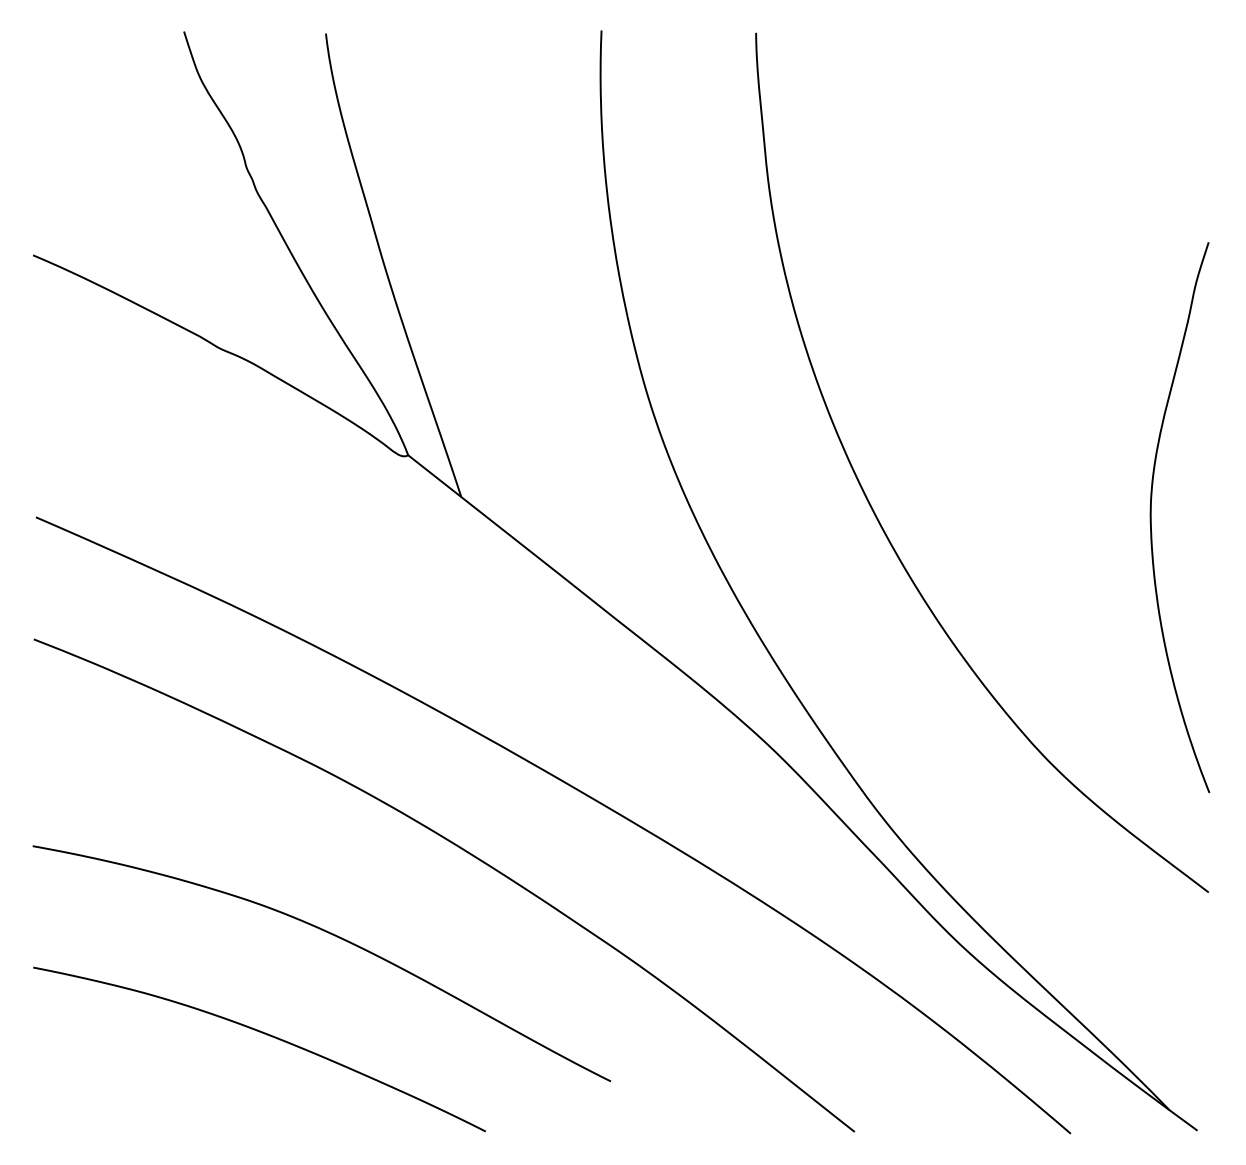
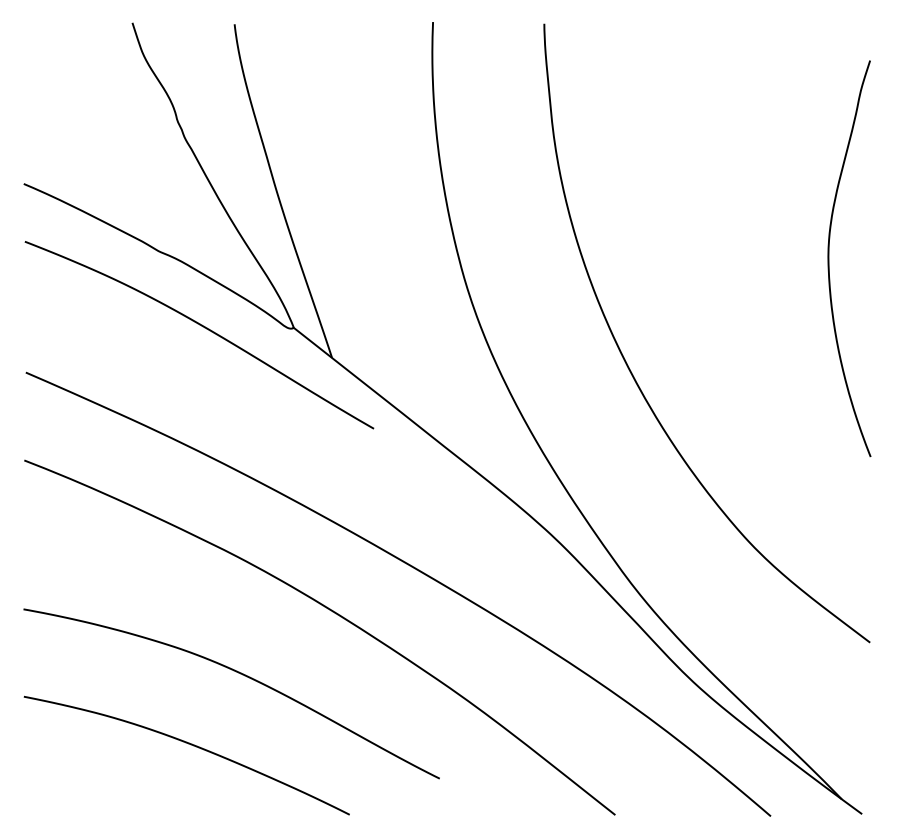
curve: (284, 456) -> (204, 328), added
curve: (1152, 517) -> (829, 258), moved

